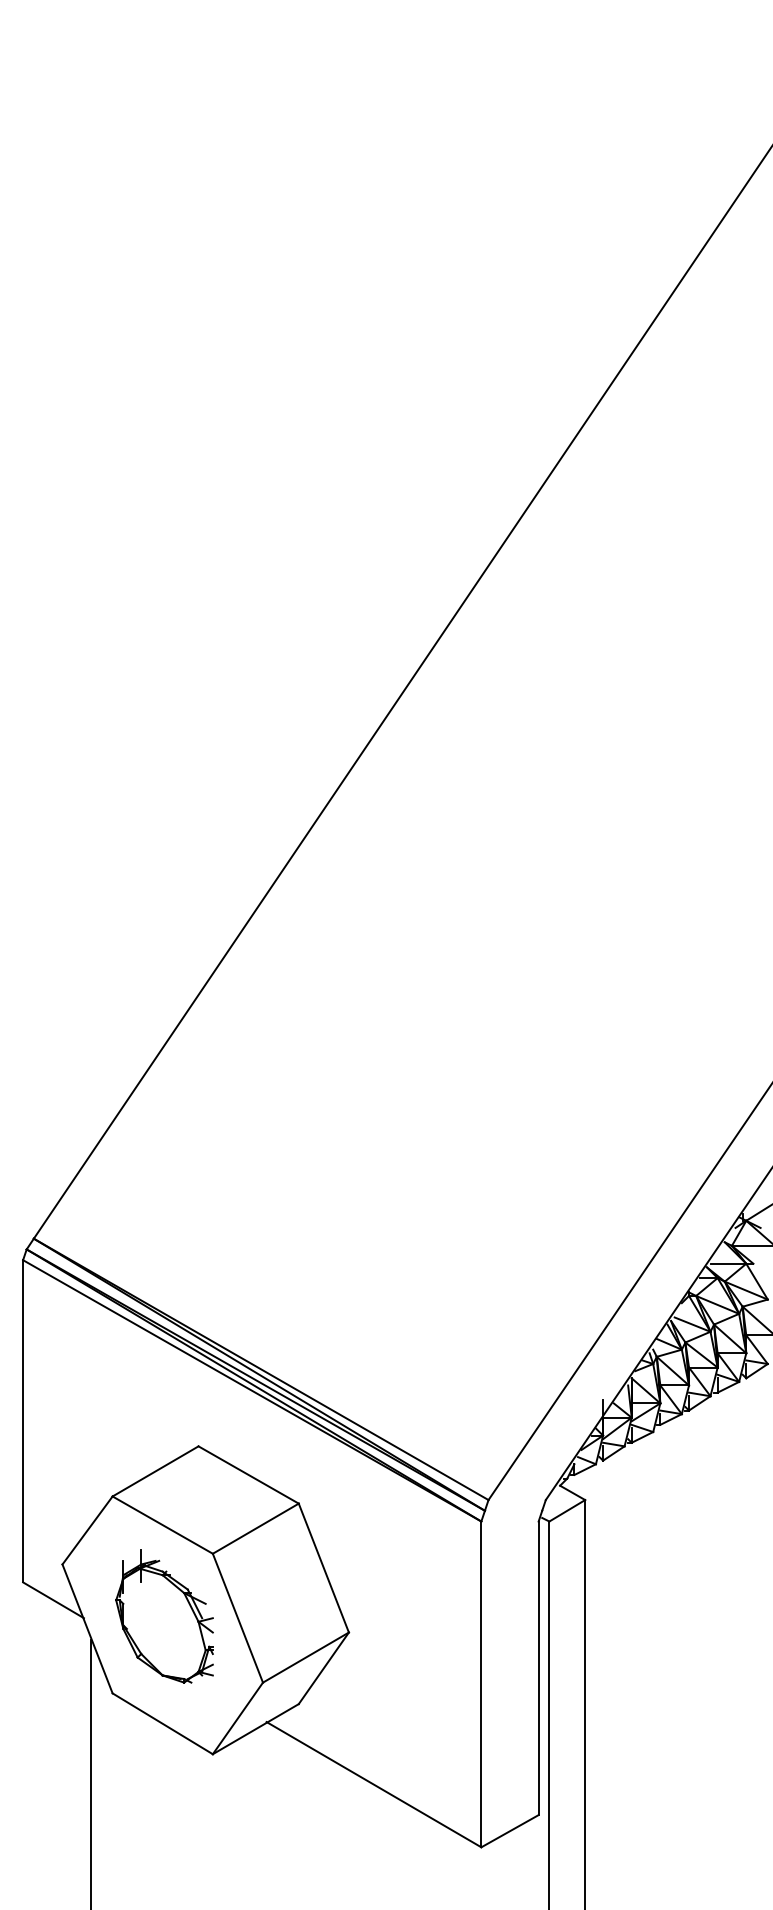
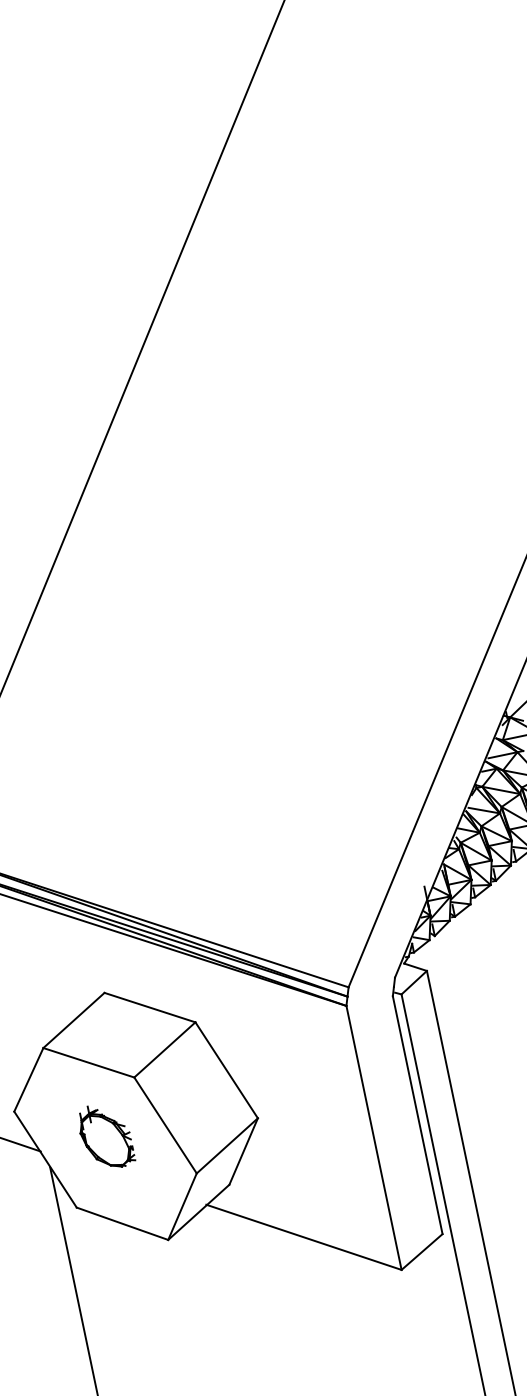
part: (164, 1616) -> (105, 1136), size x0.6

